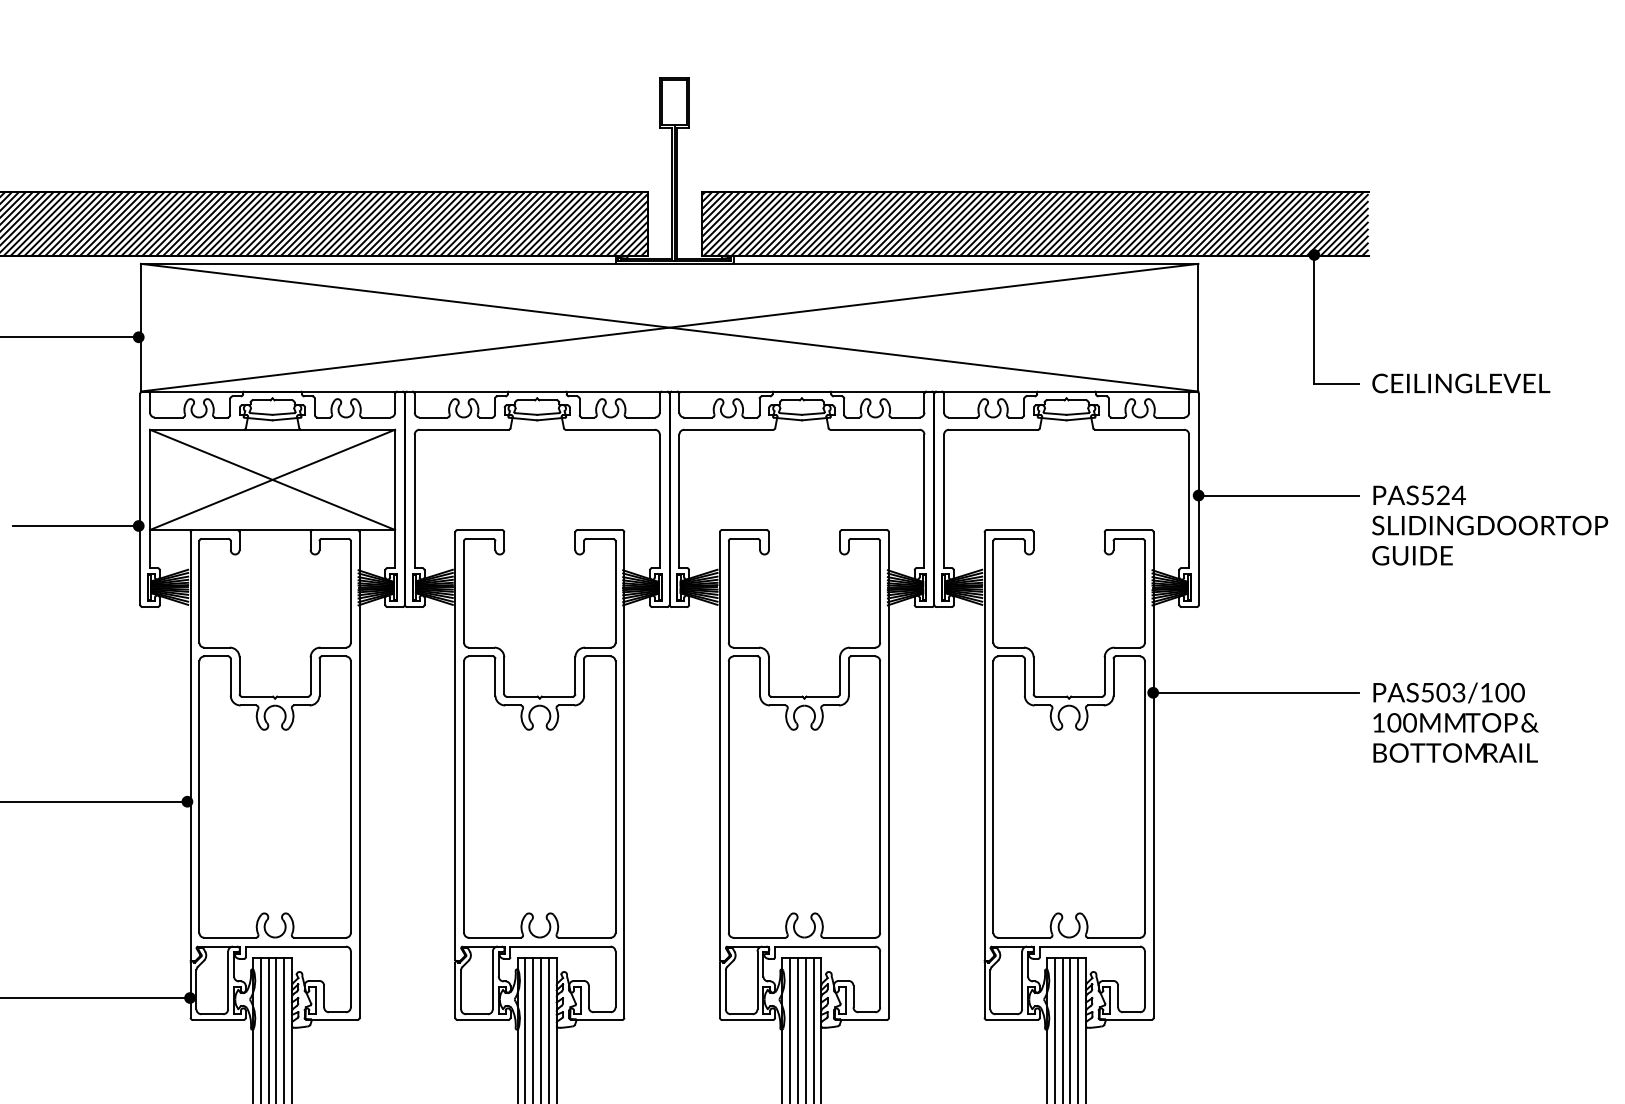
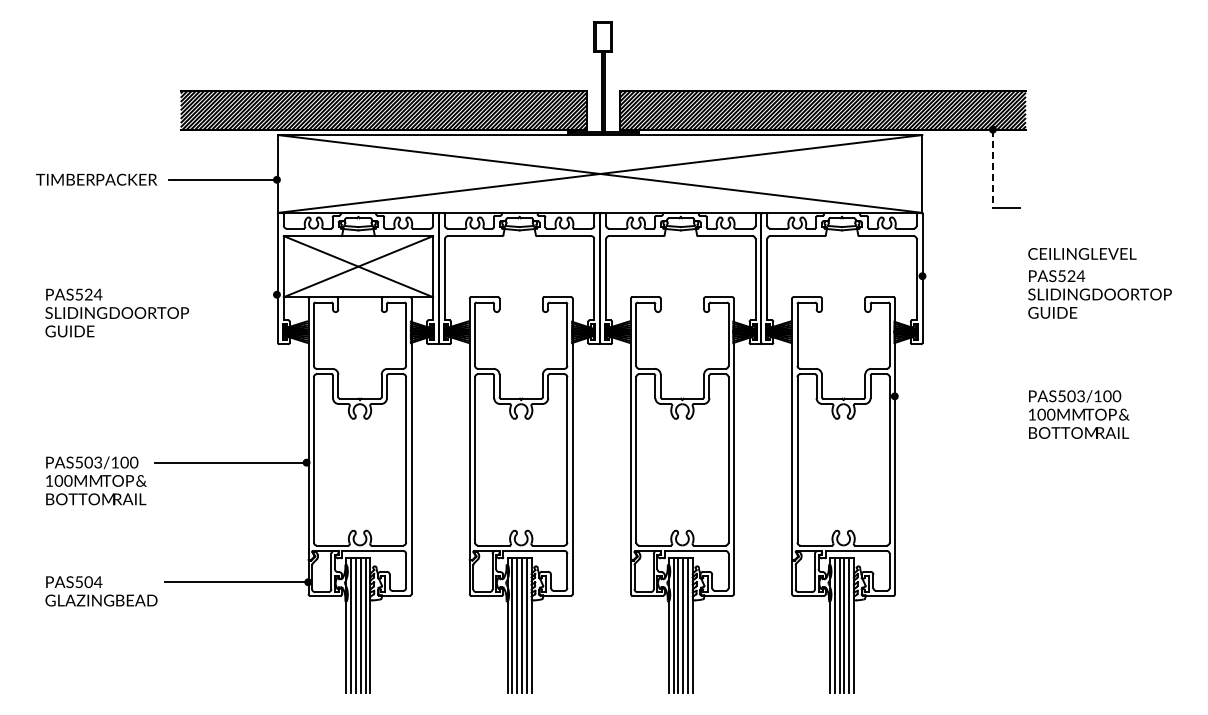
line: (1313, 320) -> (992, 169), solid -> dashed
text: (1461, 382) -> (1082, 253), moved
line: (1279, 496) -> (971, 276), removed
line: (75, 525) -> (238, 294), removed
line: (1256, 693) -> (957, 396), removed

